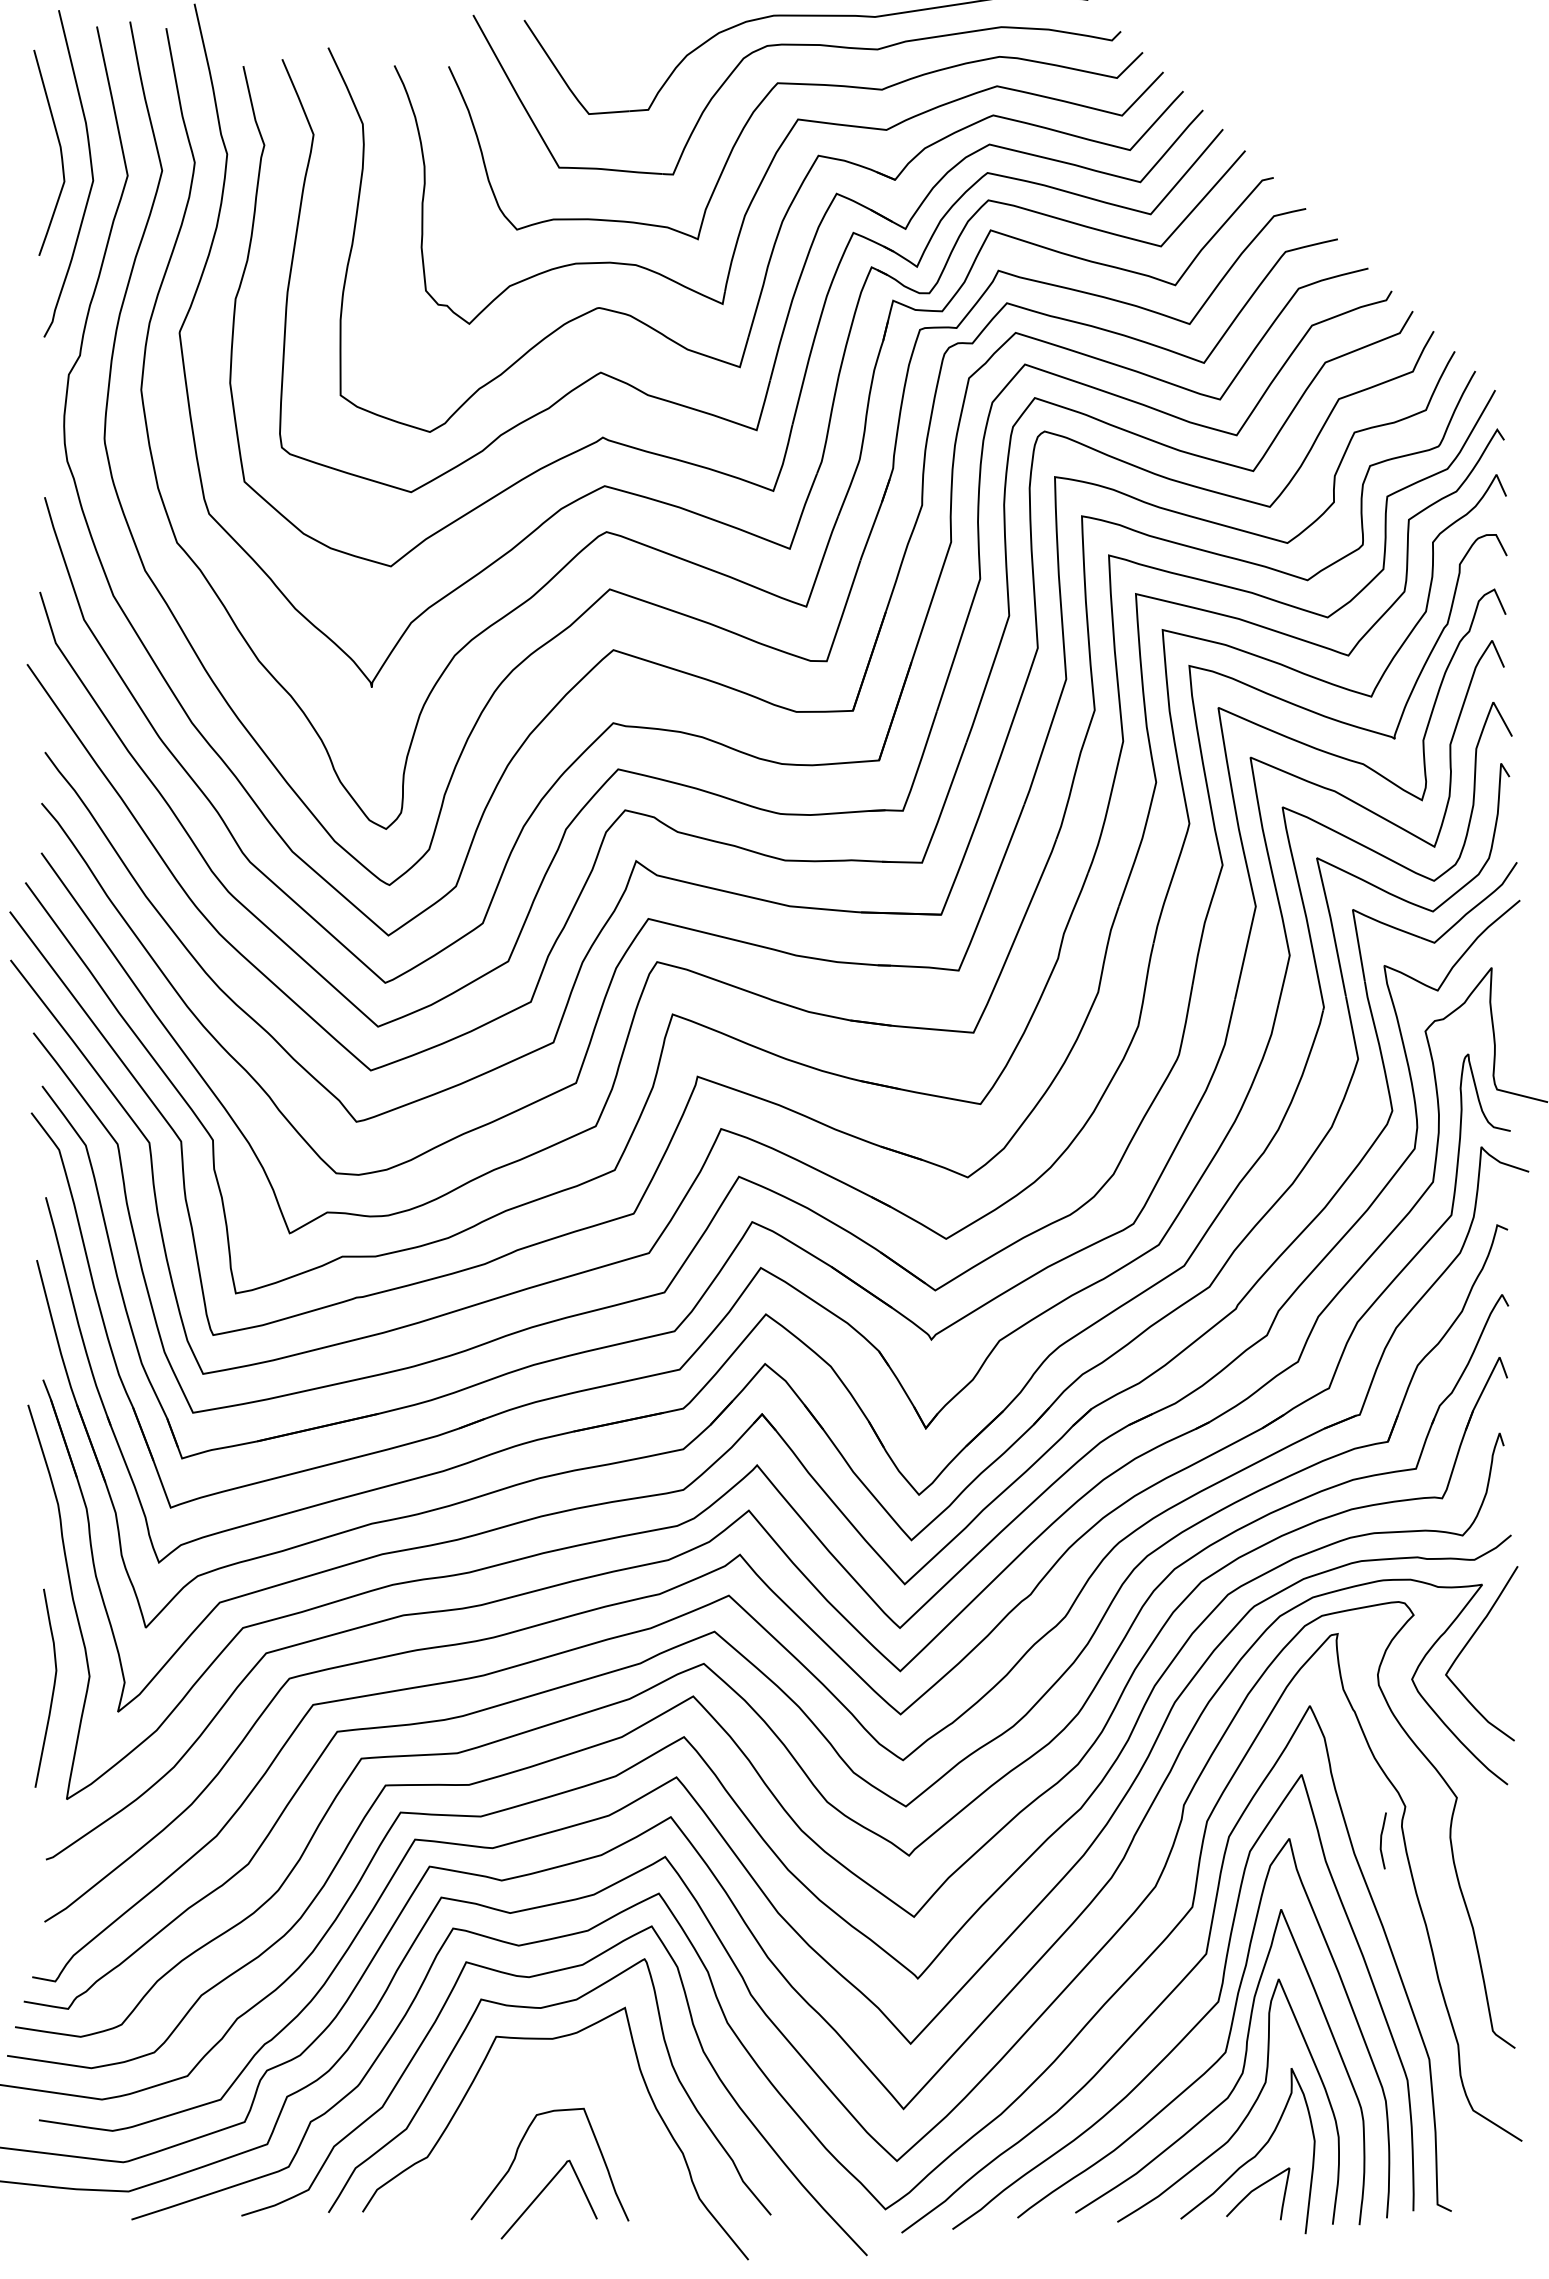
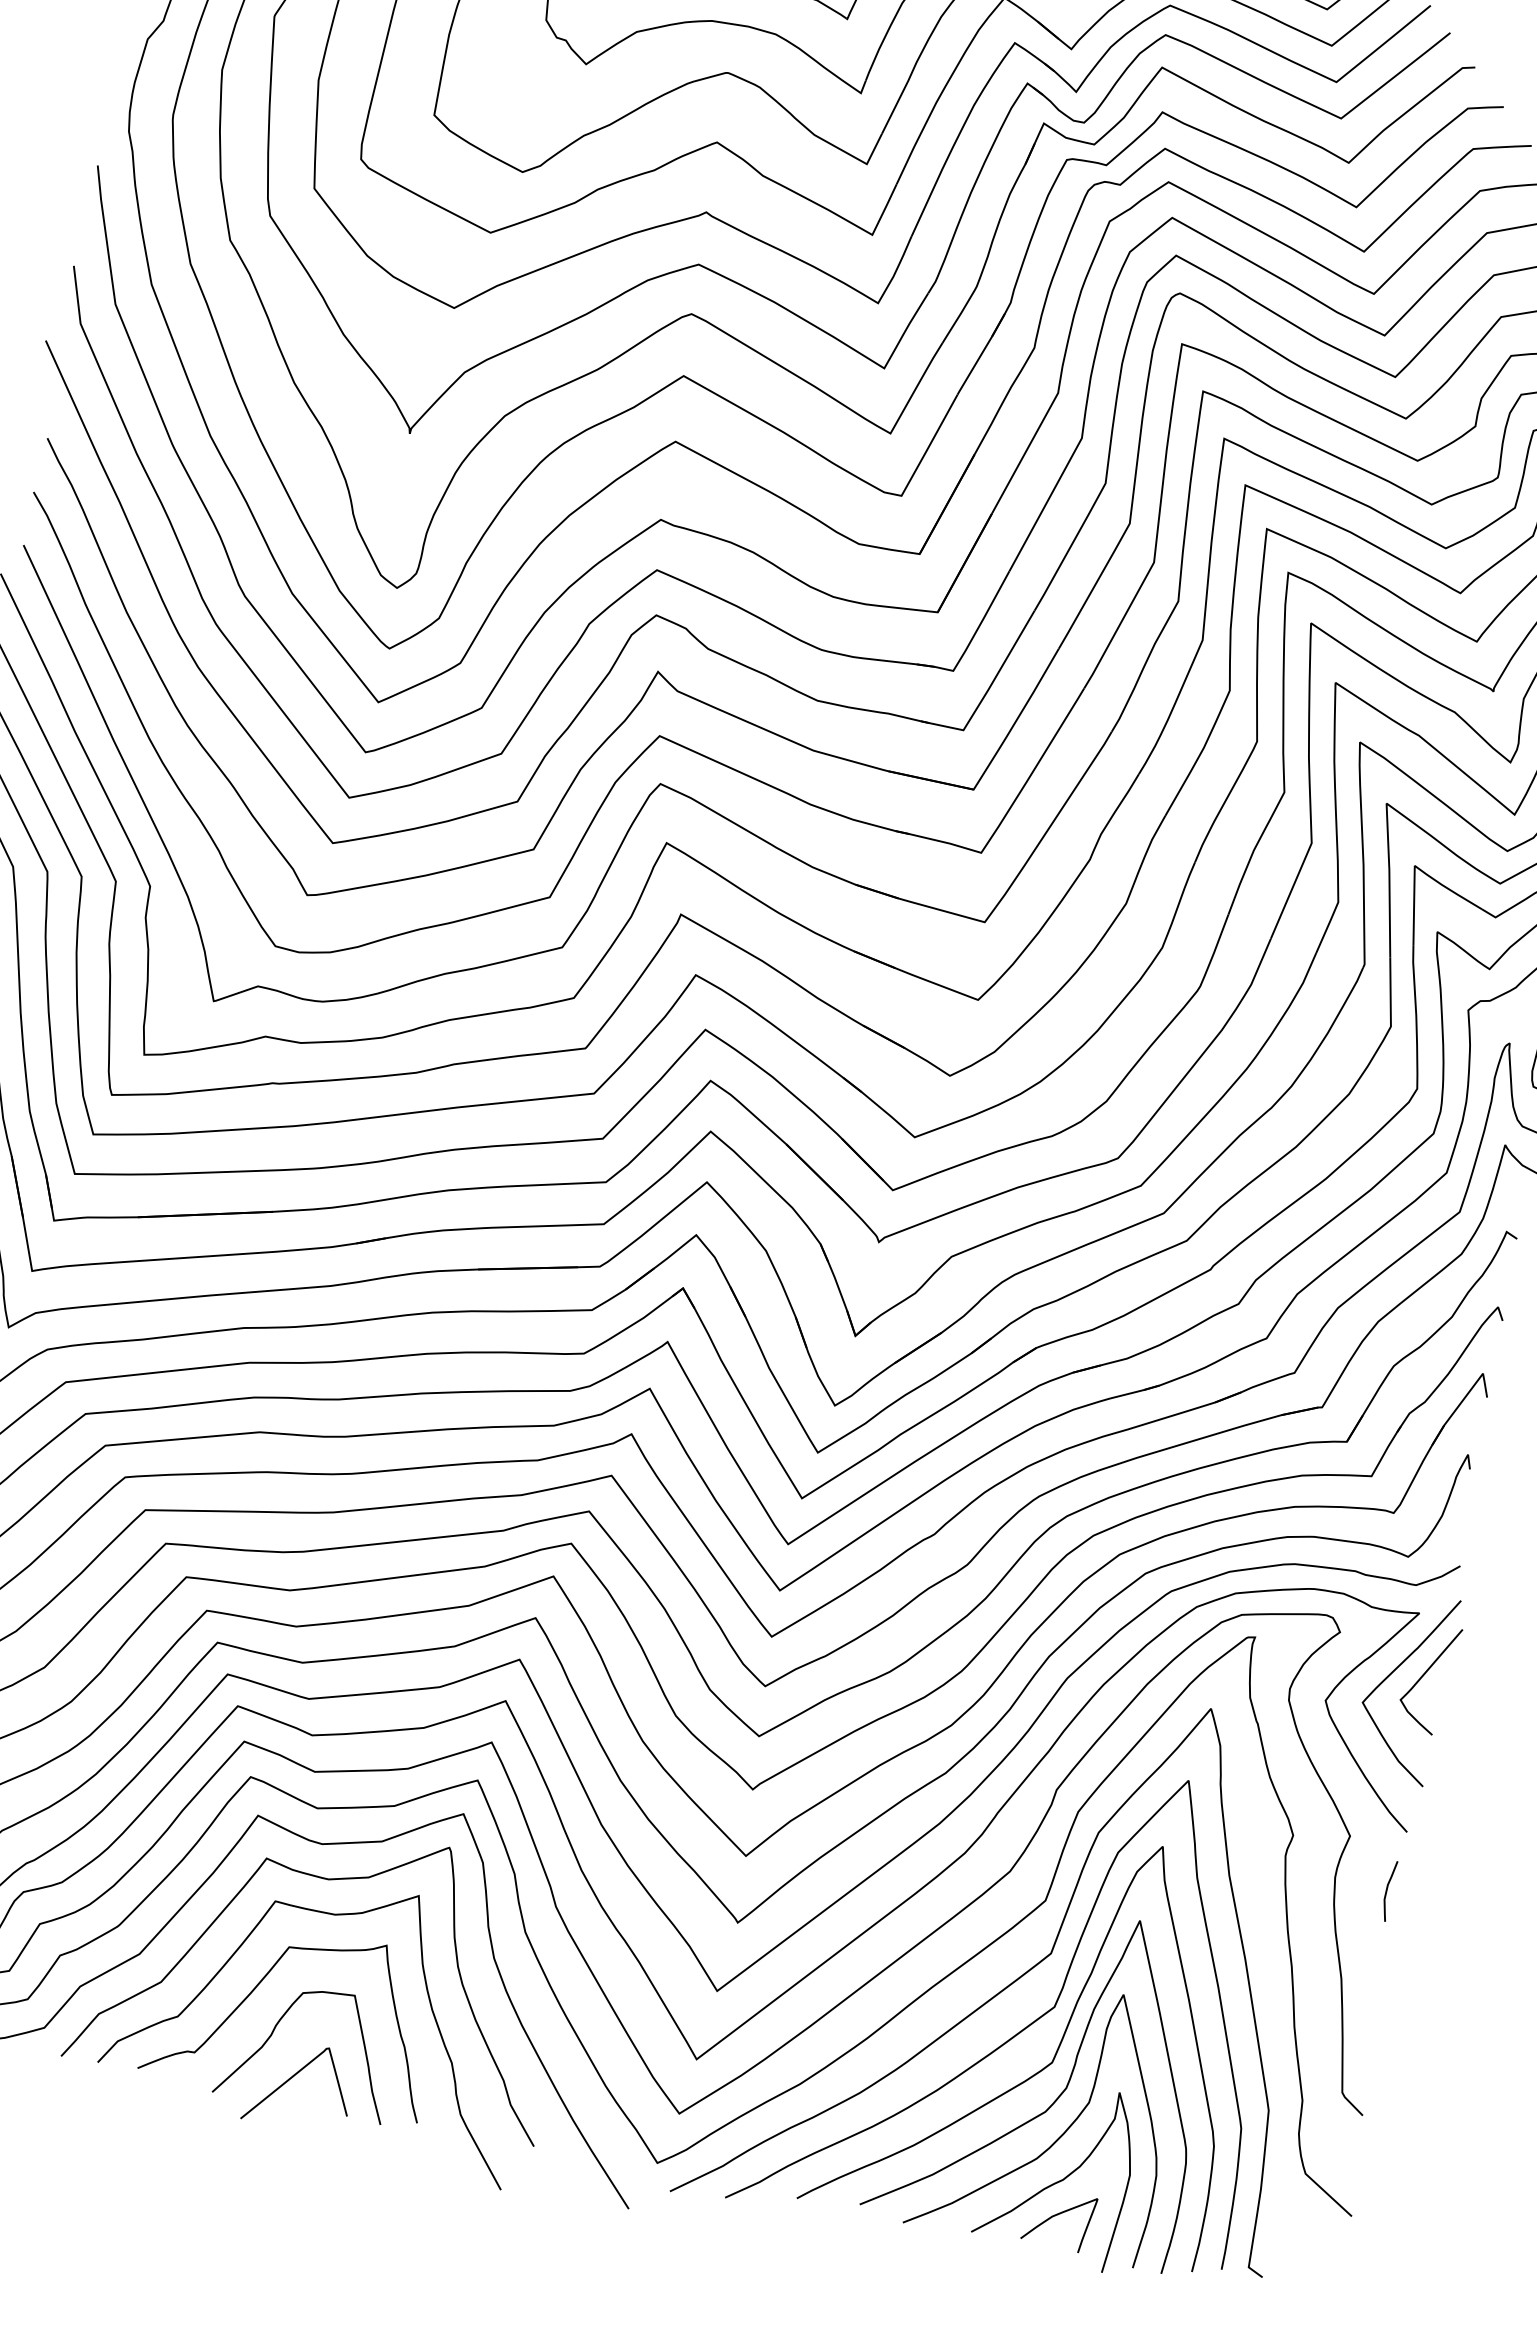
curve: (1498, 1638) -> (1426, 1674), added
curve: (1381, 1840) -> (1387, 1890), moved
curve: (497, 2112) -> (261, 1982), added

